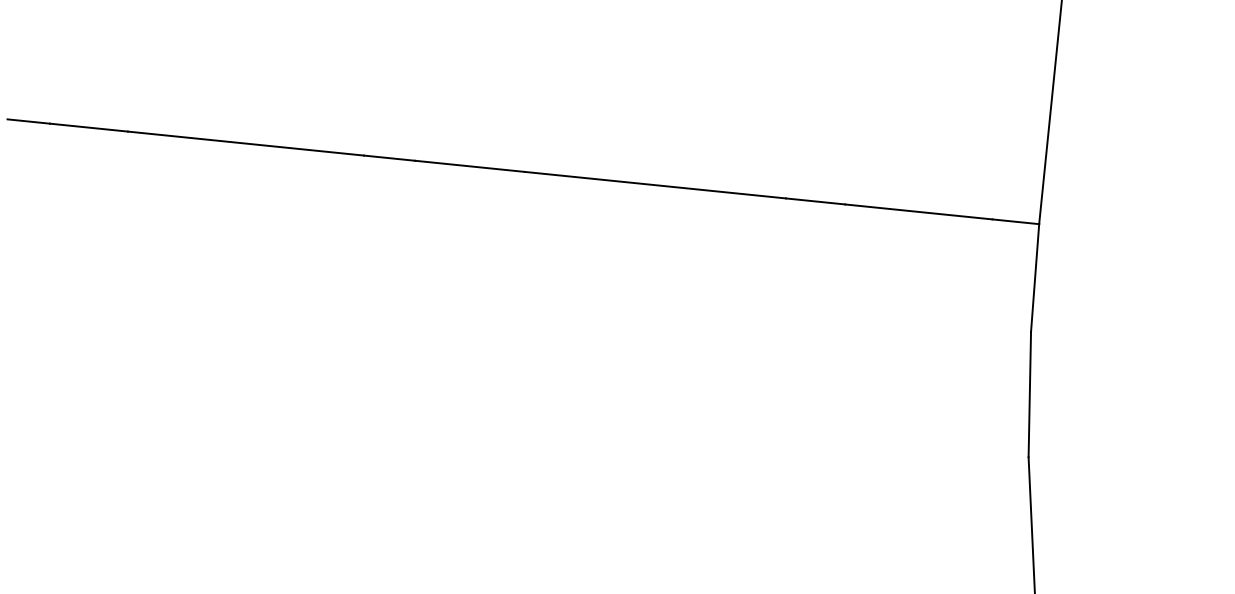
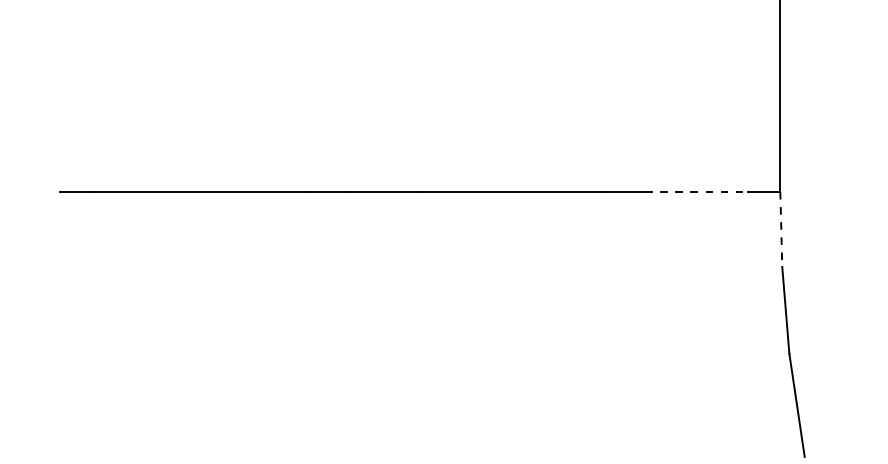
line: (919, 211) -> (696, 191), solid -> dashed
line: (1035, 278) -> (781, 229), solid -> dashed

